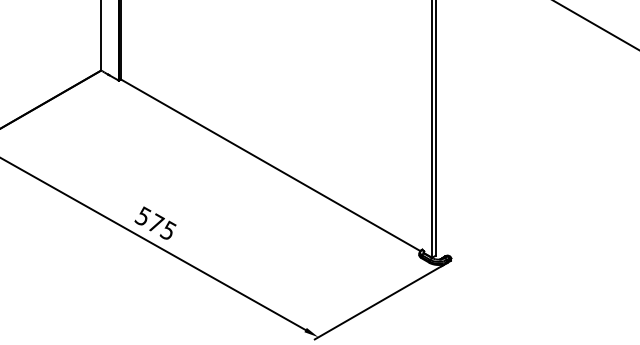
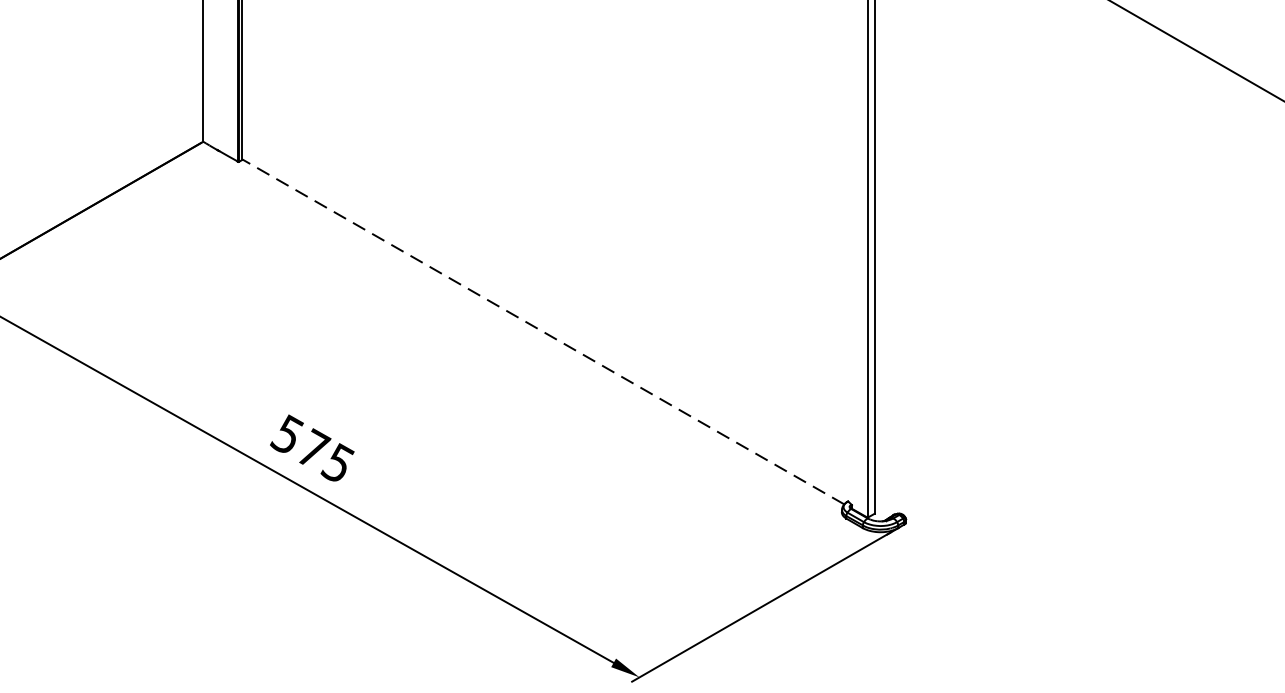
line: (270, 165) -> (543, 332), solid -> dashed

